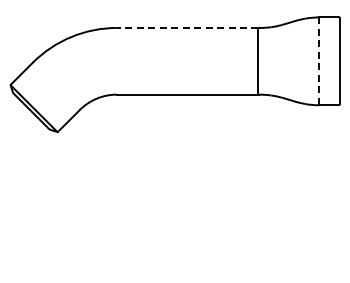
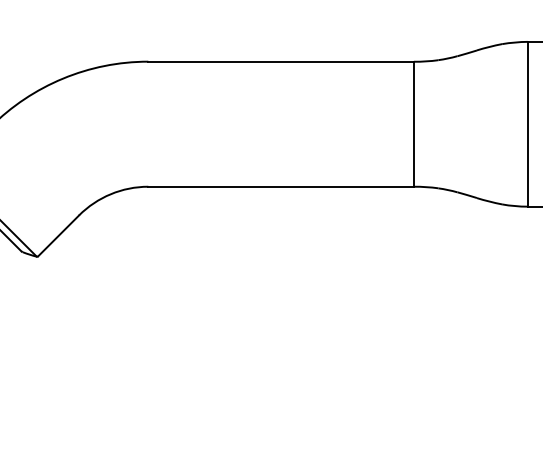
line: (187, 27) -> (280, 60), dashed -> solid
line: (319, 61) -> (528, 124), dashed -> solid

